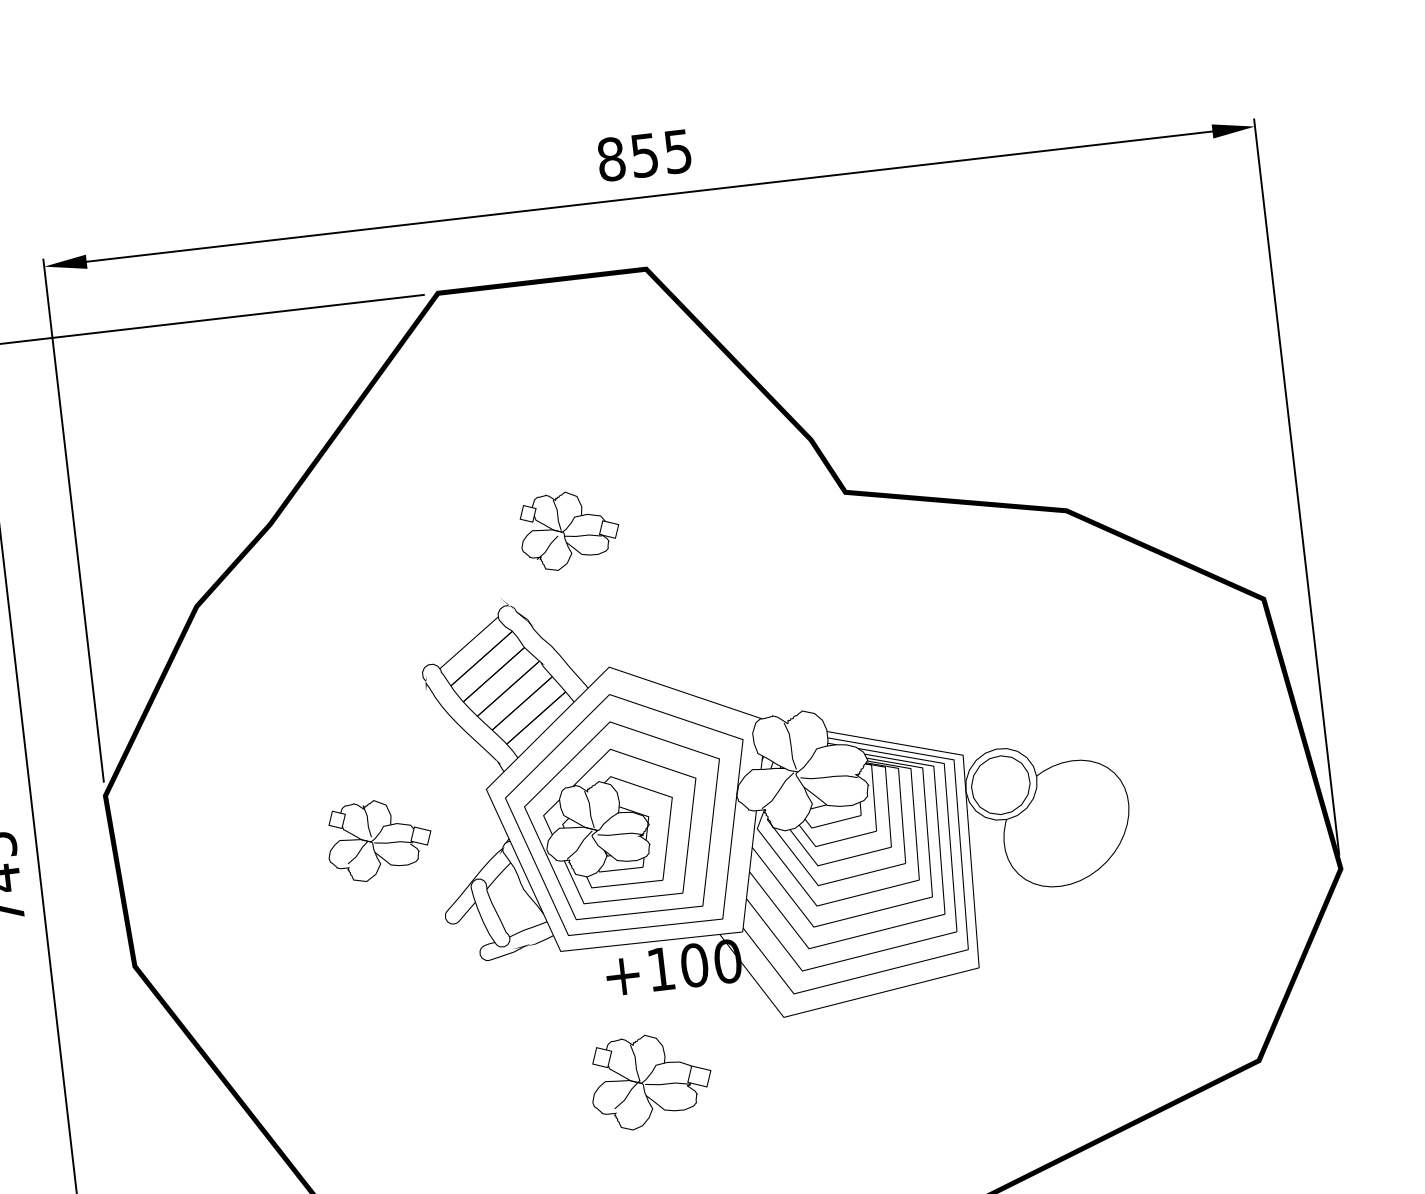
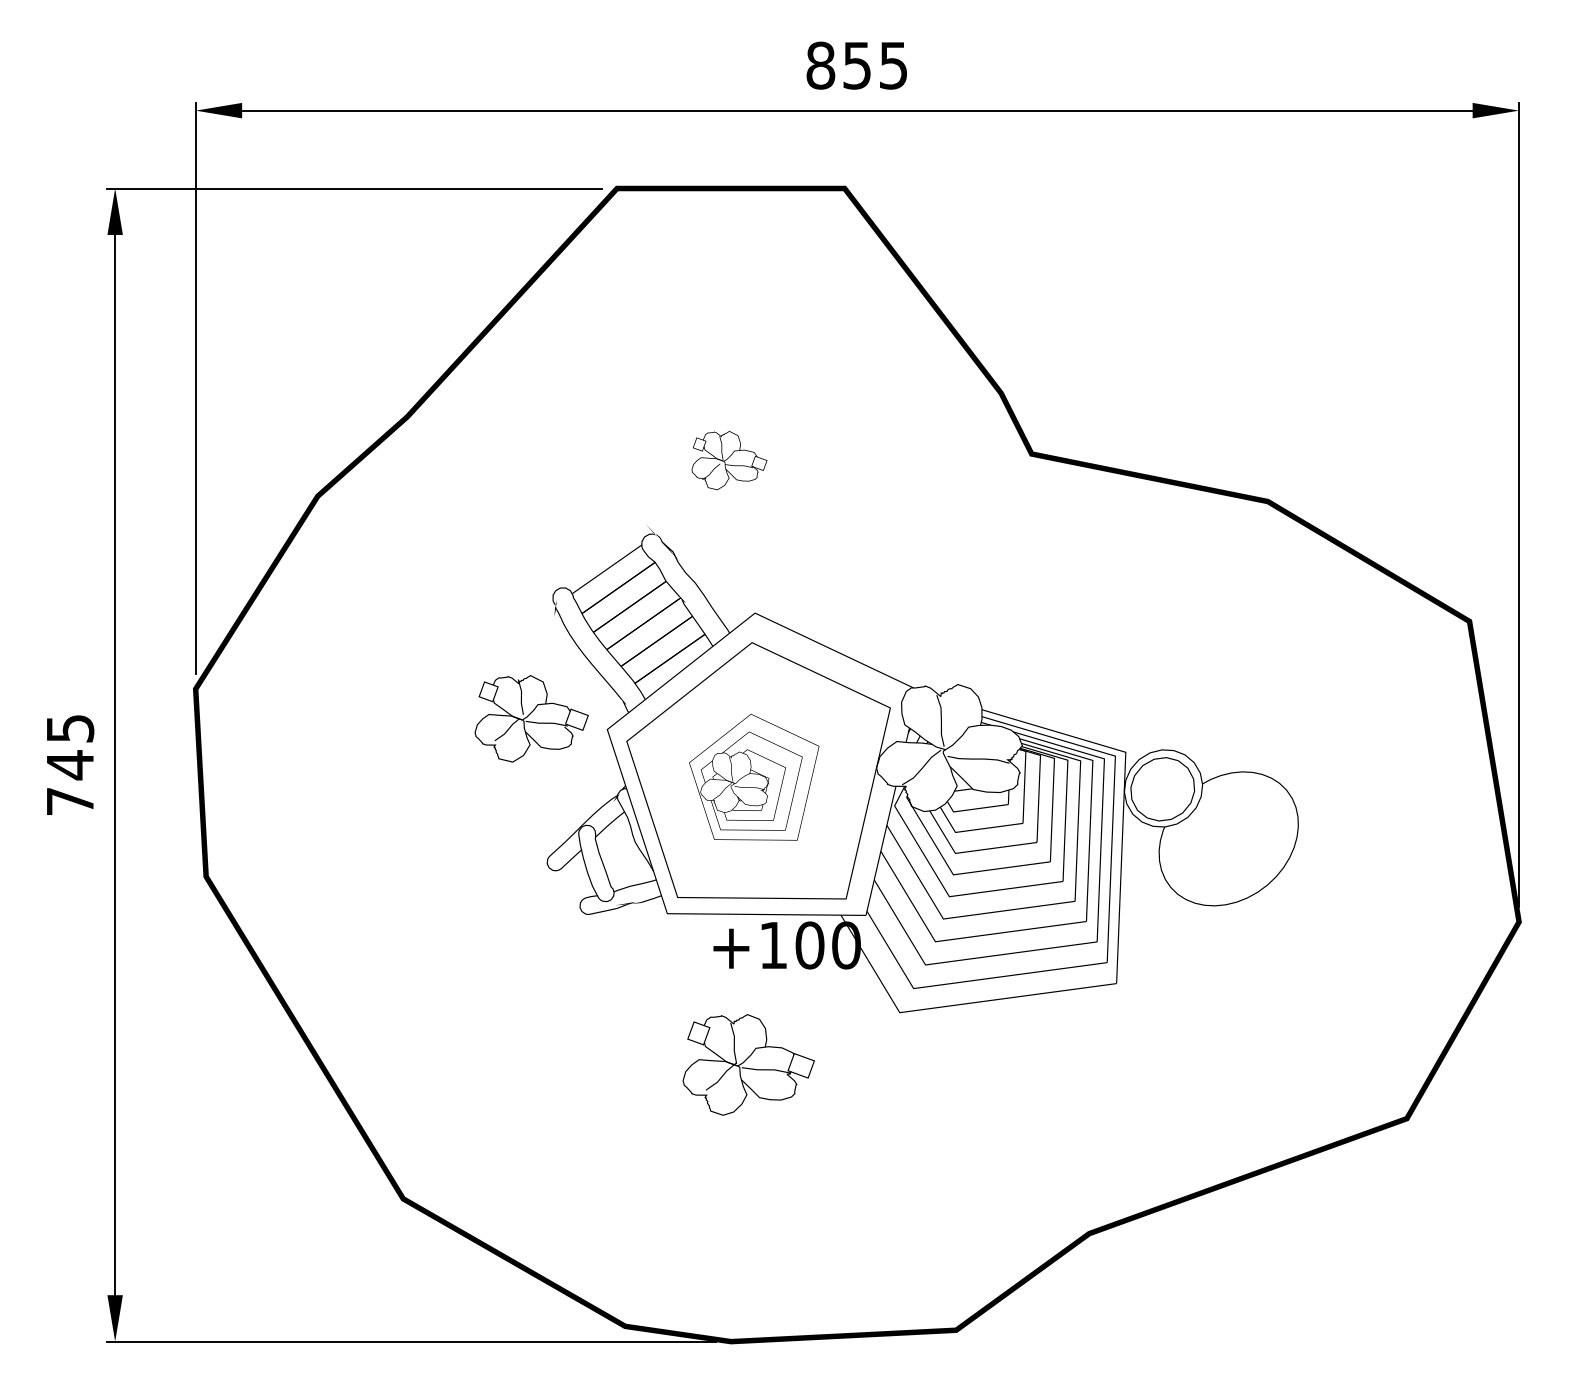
part: (569, 530) -> (729, 460), size x0.7
part: (625, 816) -> (753, 776), size x0.6
part: (379, 839) -> (531, 718), moved

